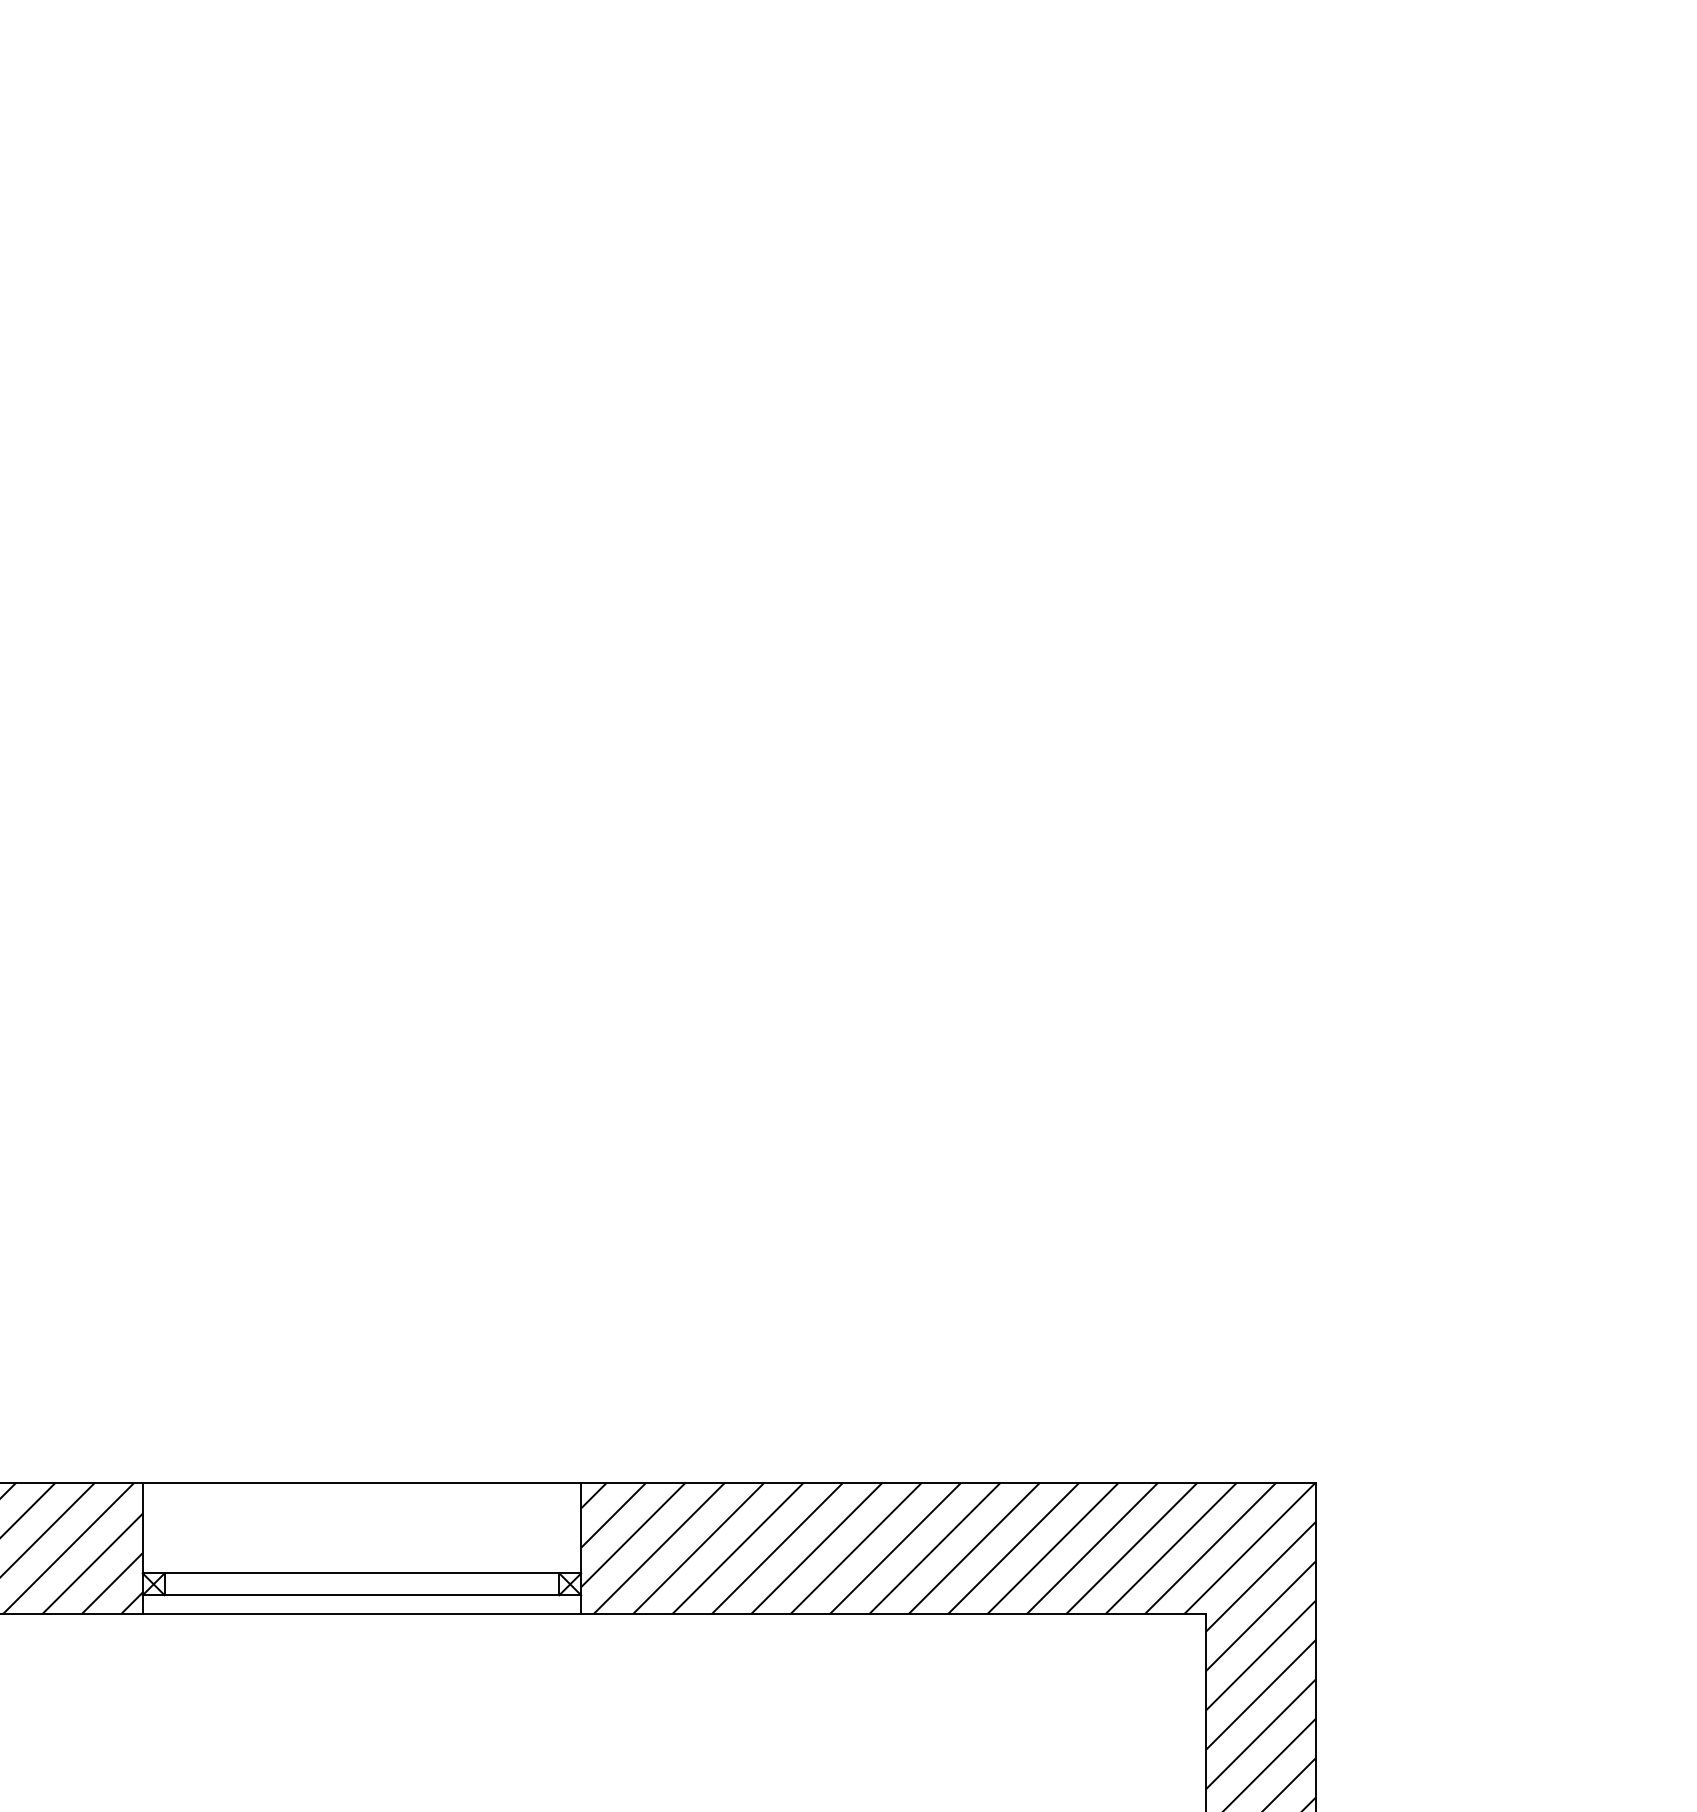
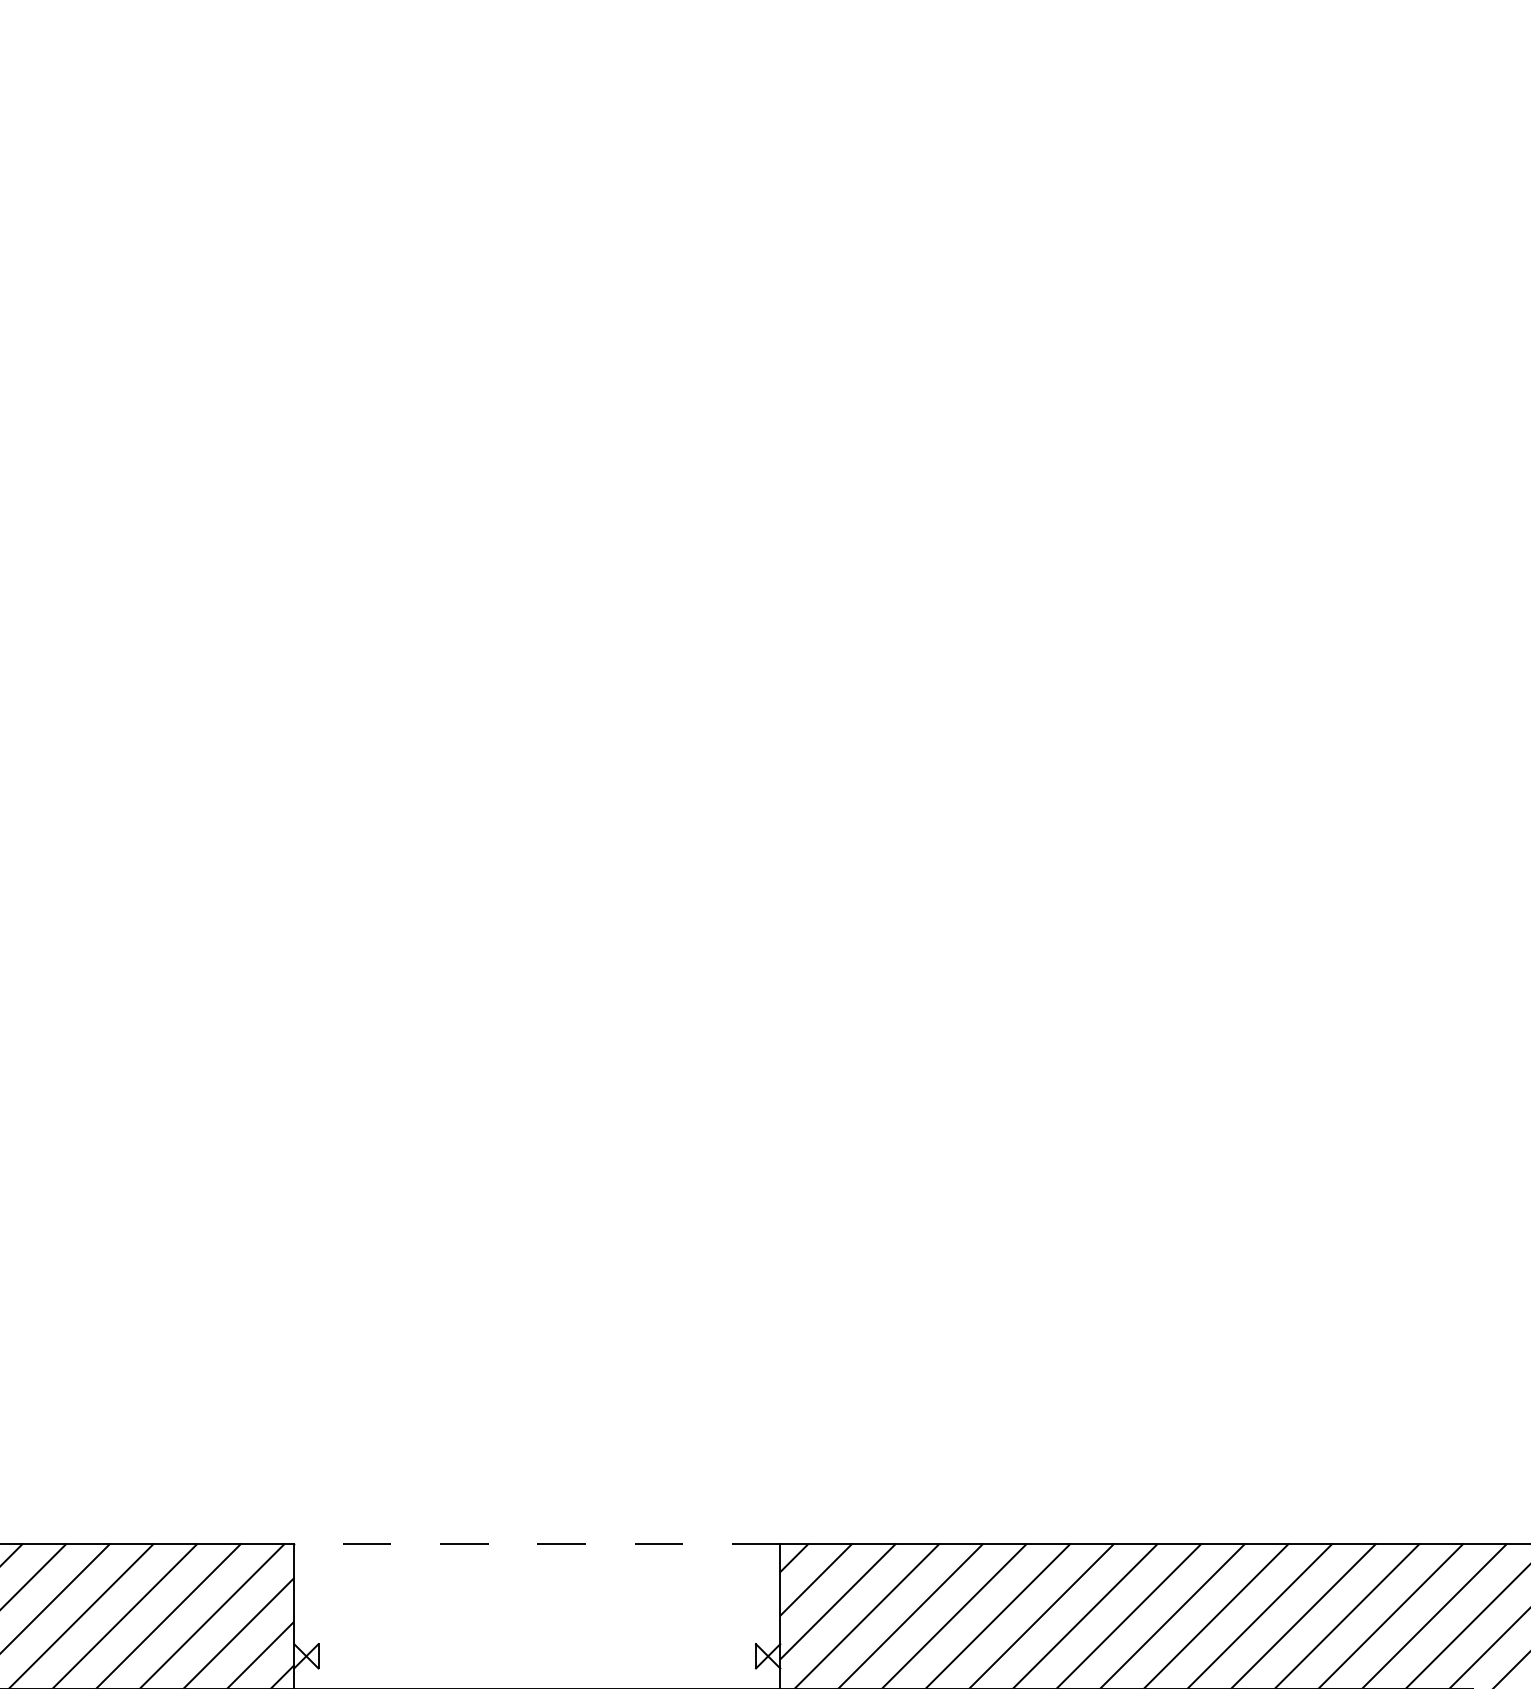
line: (361, 1482) -> (536, 1543), solid -> dashed
line: (361, 1573) -> (536, 1644), removed
line: (361, 1595) -> (536, 1668), removed

